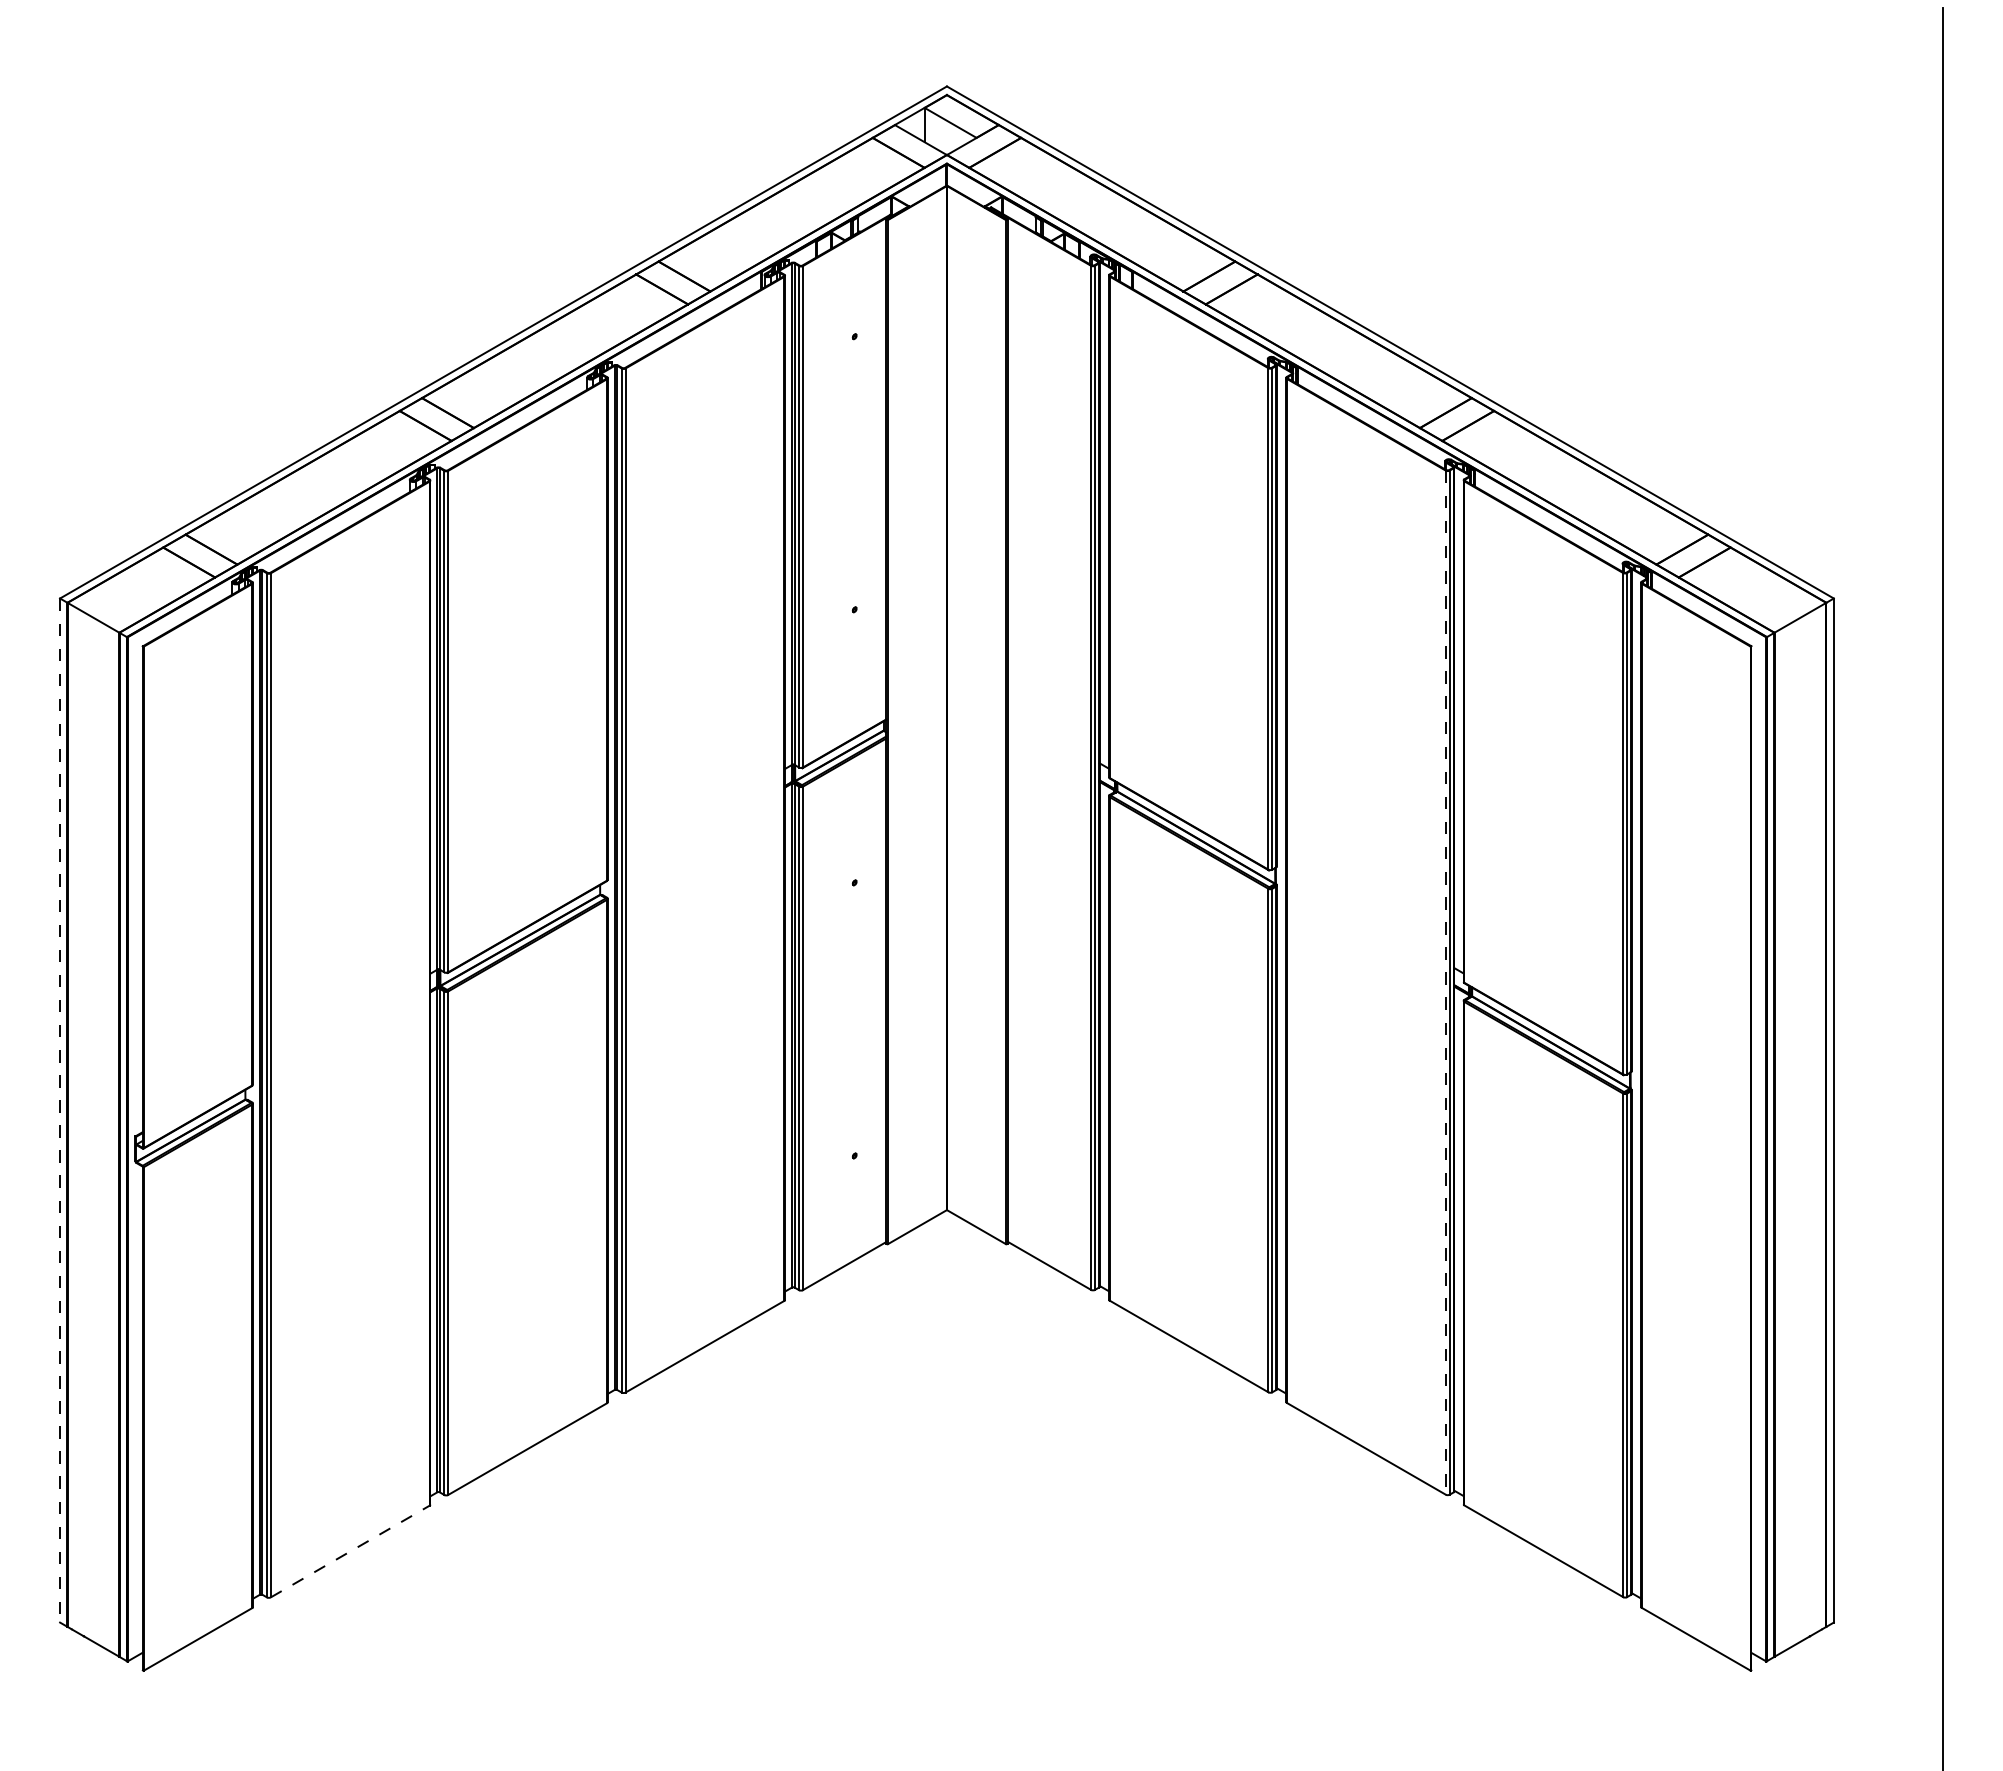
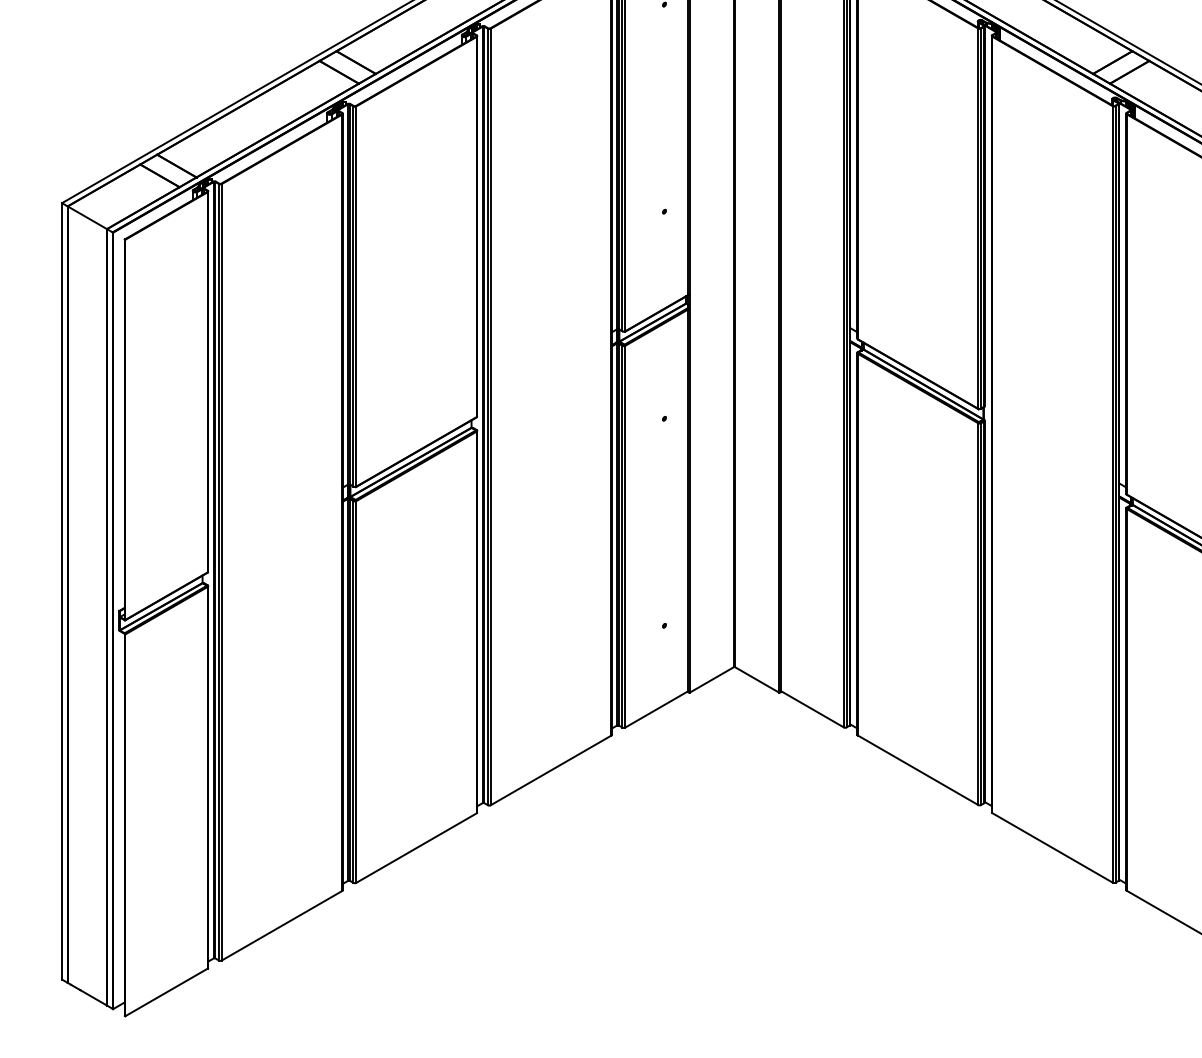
line: (1445, 983) -> (1112, 495), dashed -> solid
line: (60, 1111) -> (62, 592), dashed -> solid
line: (350, 1551) -> (282, 925), dashed -> solid

